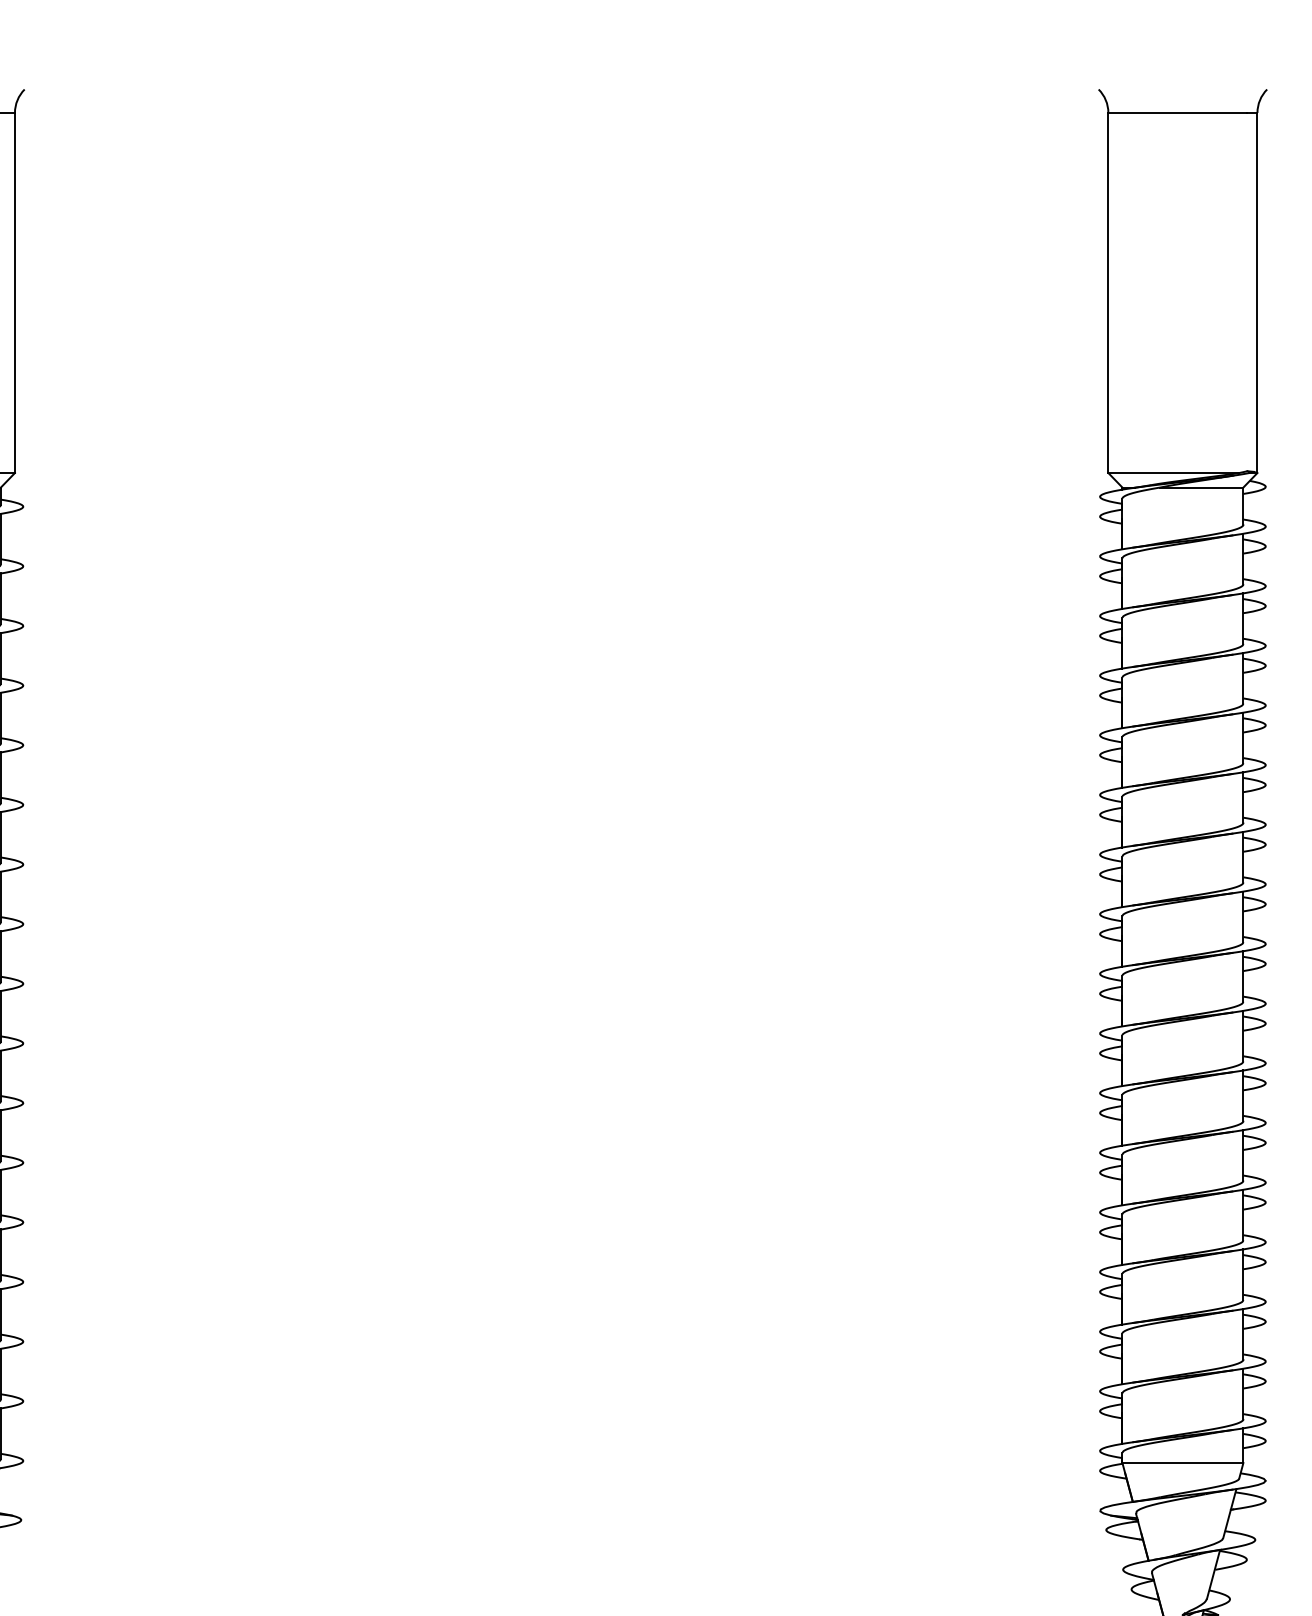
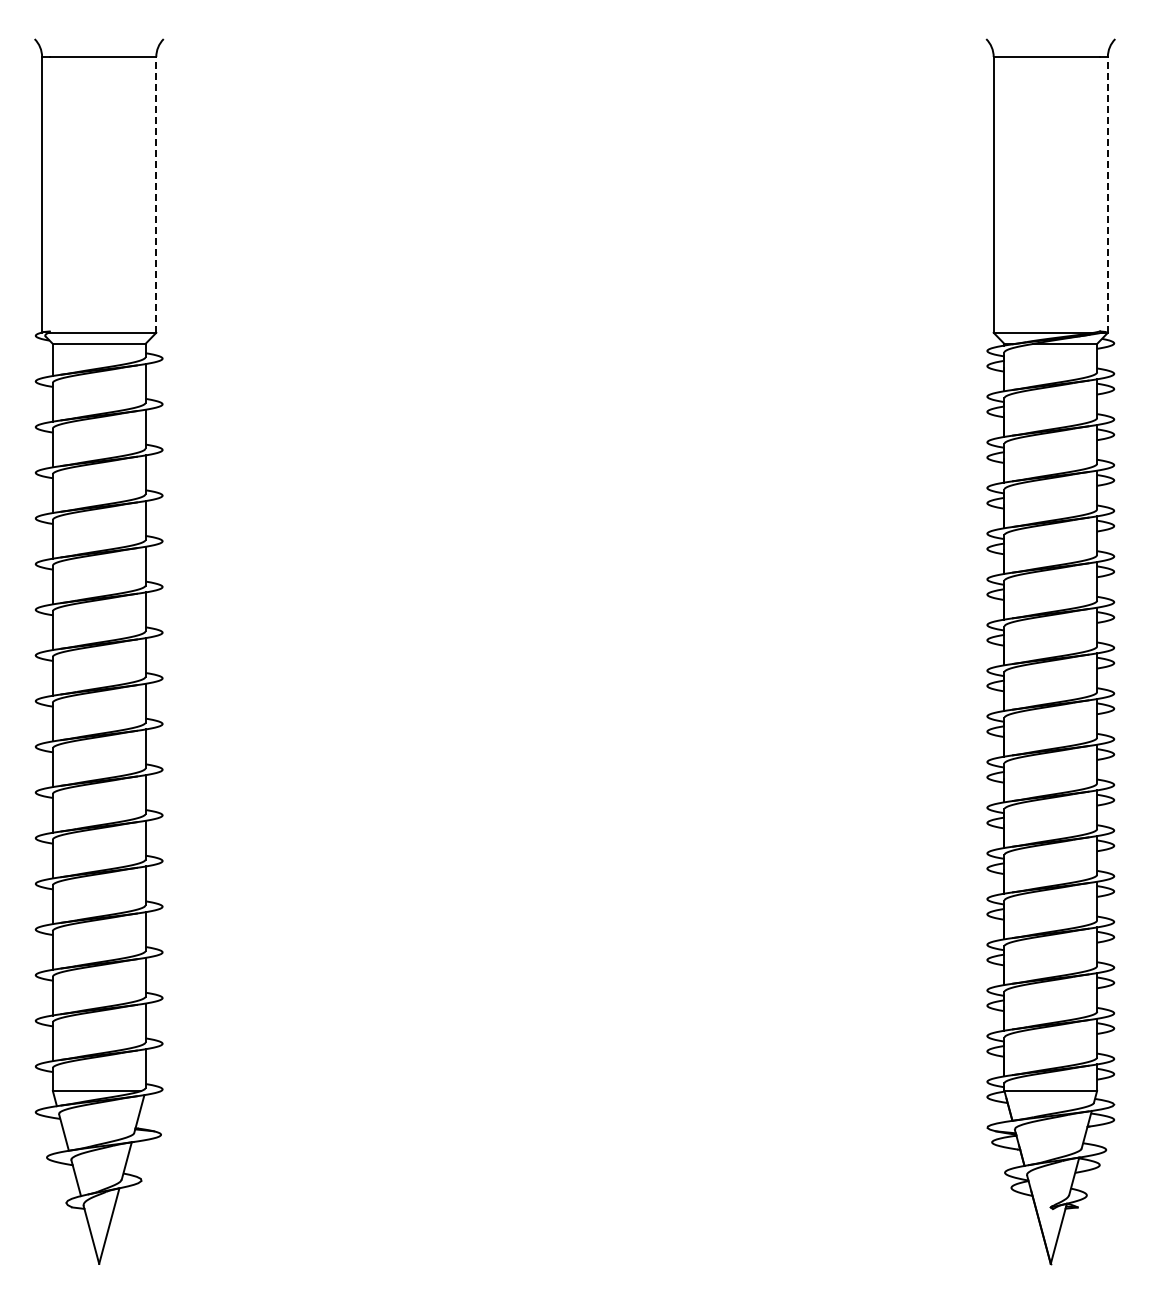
line: (15, 292) -> (156, 194), solid -> dashed
line: (1256, 292) -> (1107, 194), solid -> dashed

